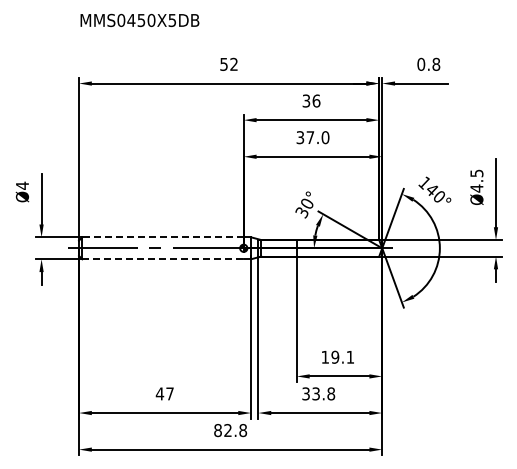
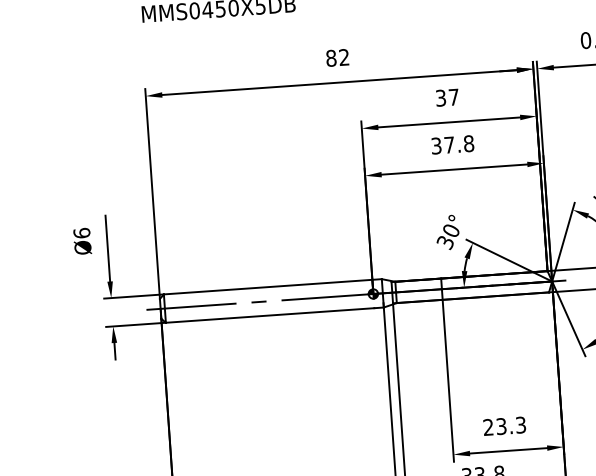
text: (223, 63) -> (330, 57), 52 -> 82
text: (316, 100) -> (453, 96), 36 -> 37
text: (325, 137) -> (468, 143), 37.0 -> 37.8
text: (22, 185) -> (81, 232), Ø4 -> Ø6
line: (163, 237) -> (268, 287), dashed -> solid
line: (163, 259) -> (270, 315), dashed -> solid
text: (337, 356) -> (504, 425), 19.1 -> 23.3

